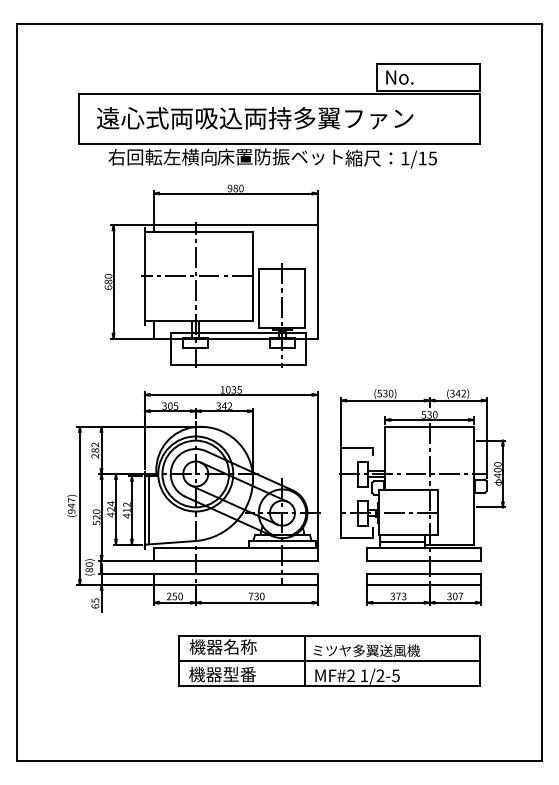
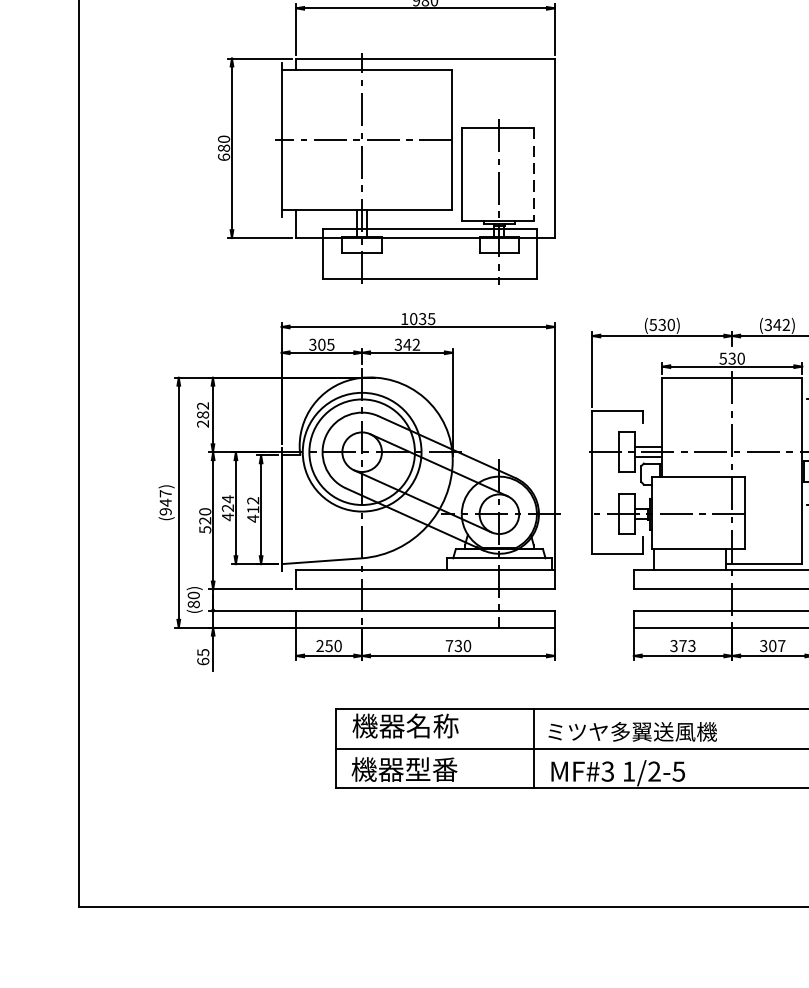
line: (304, 299) -> (534, 176), solid -> dashed
line: (149, 510) -> (288, 509), removed
line: (402, 541) -> (689, 559), removed
text: (350, 676) -> (607, 772), MF#2 -> MF#3

